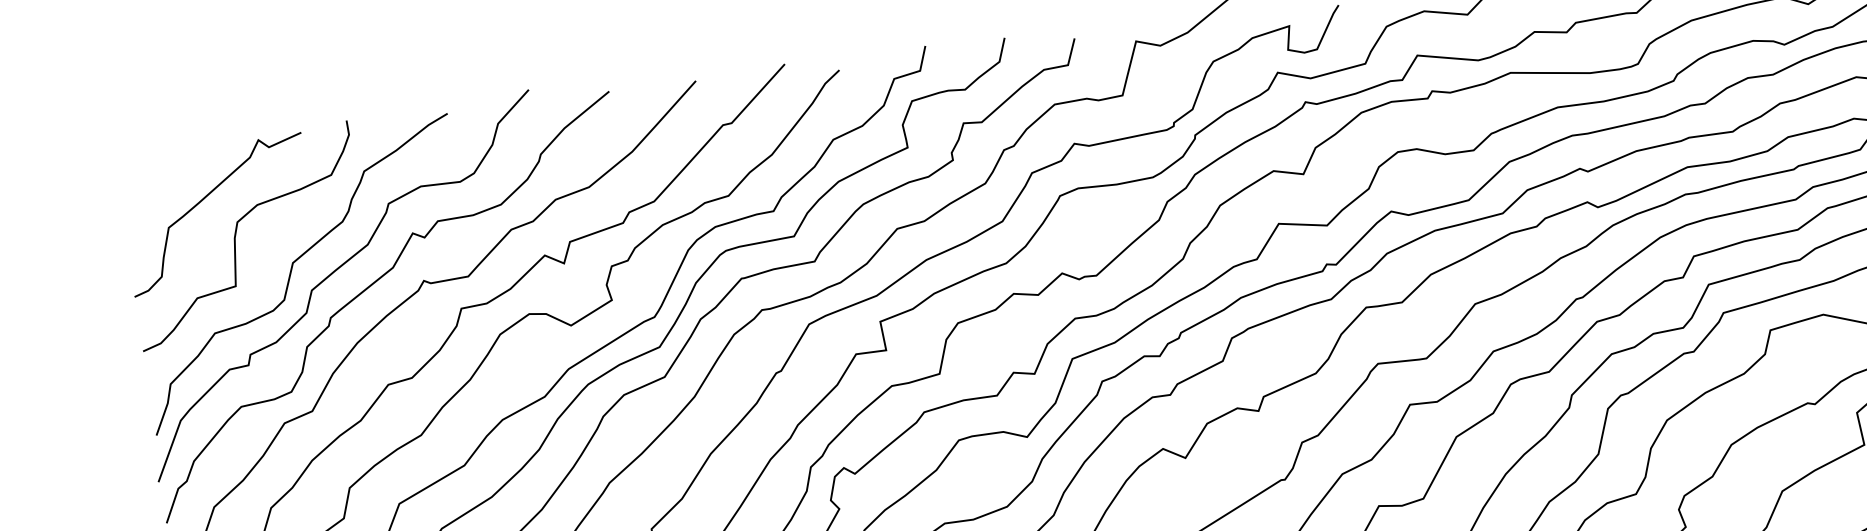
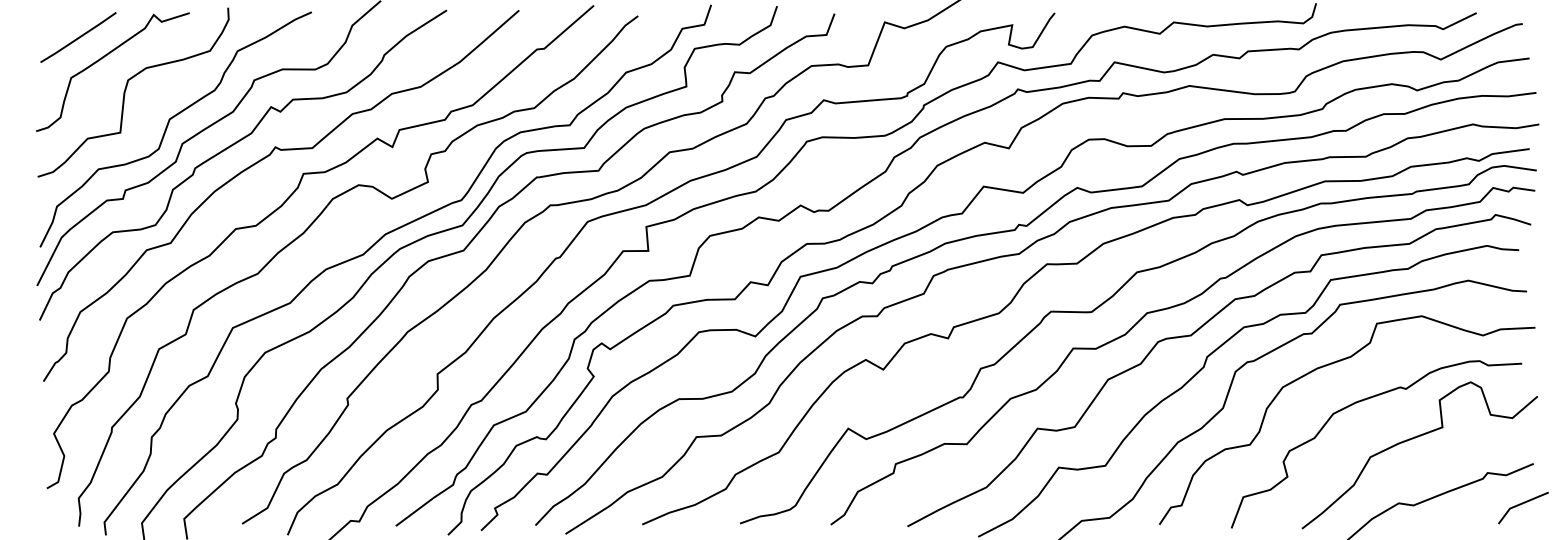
line: (171, 178) -> (78, 37), added

